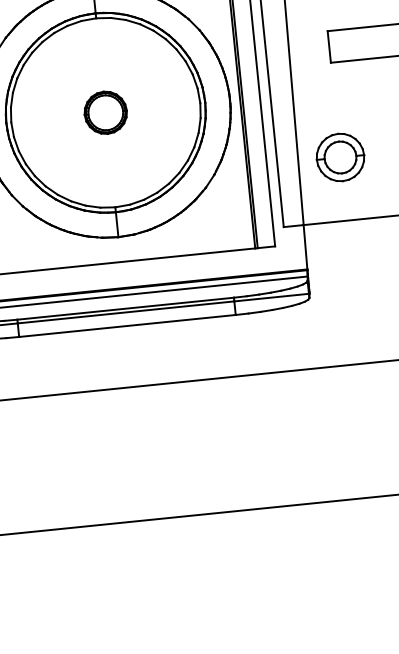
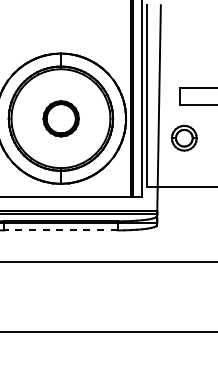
part: (104, 112) -> (60, 118), size x1.6
part: (340, 156) -> (184, 137), moved
line: (126, 326) -> (60, 230), solid -> dashed

